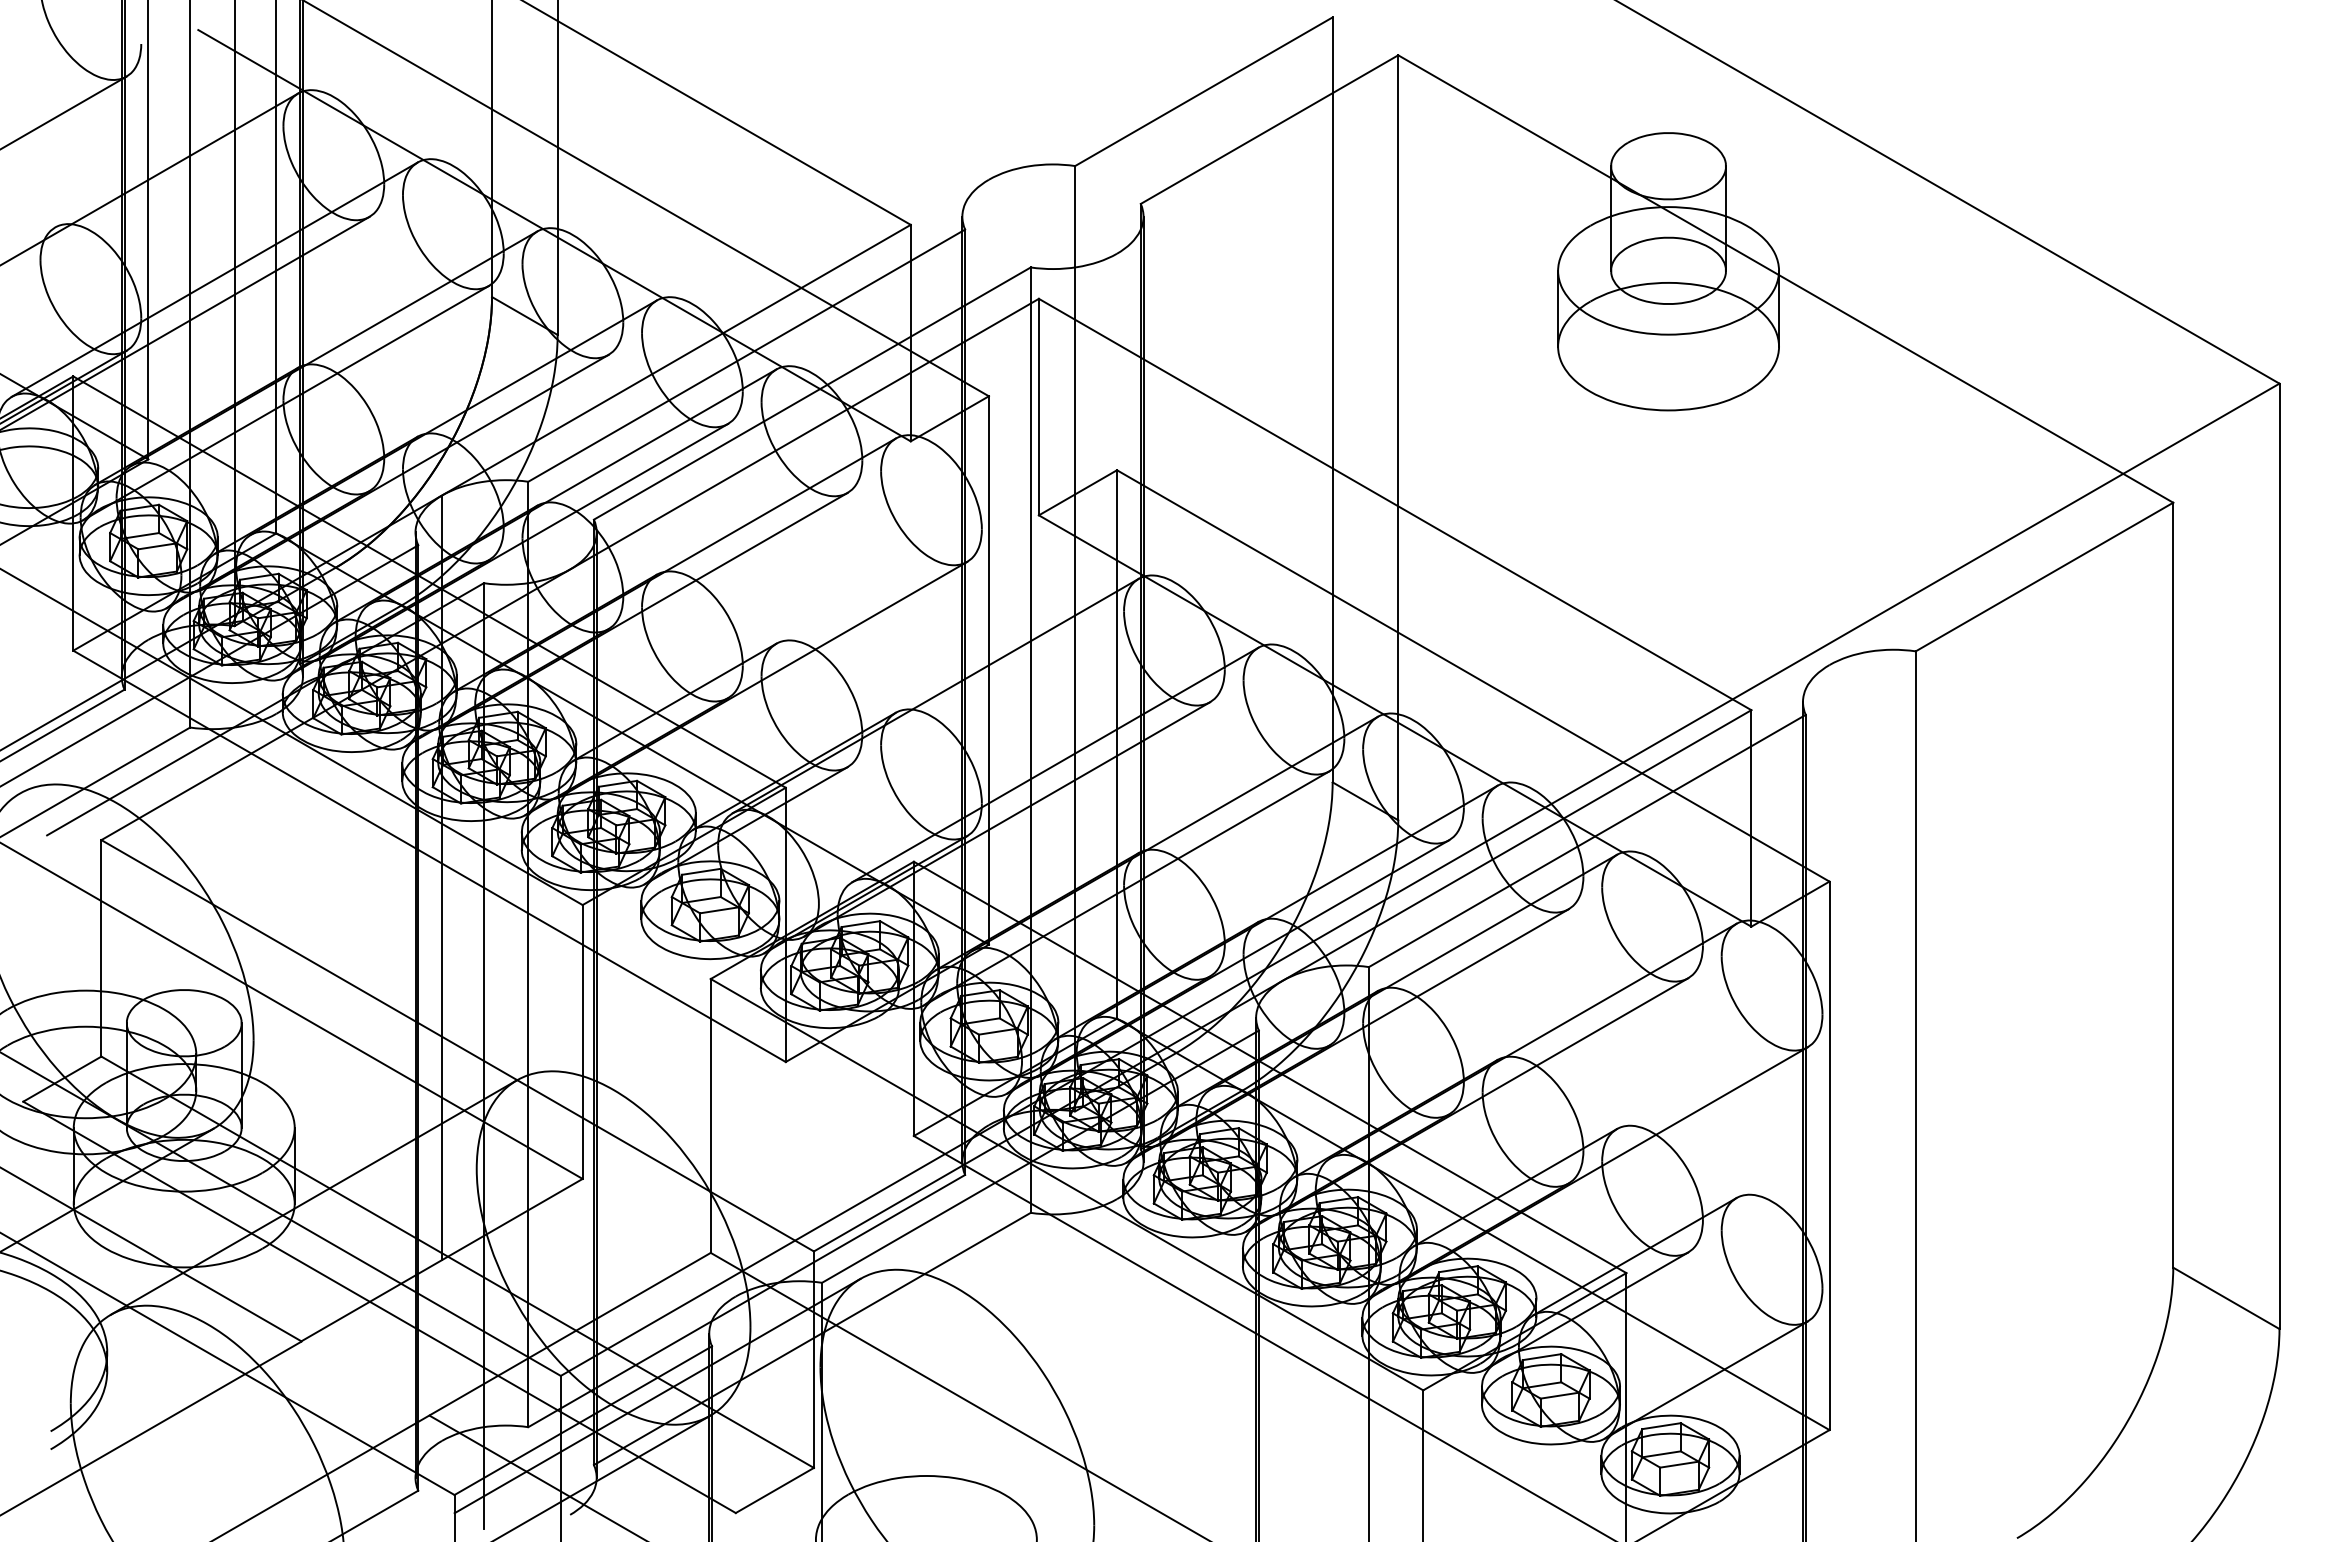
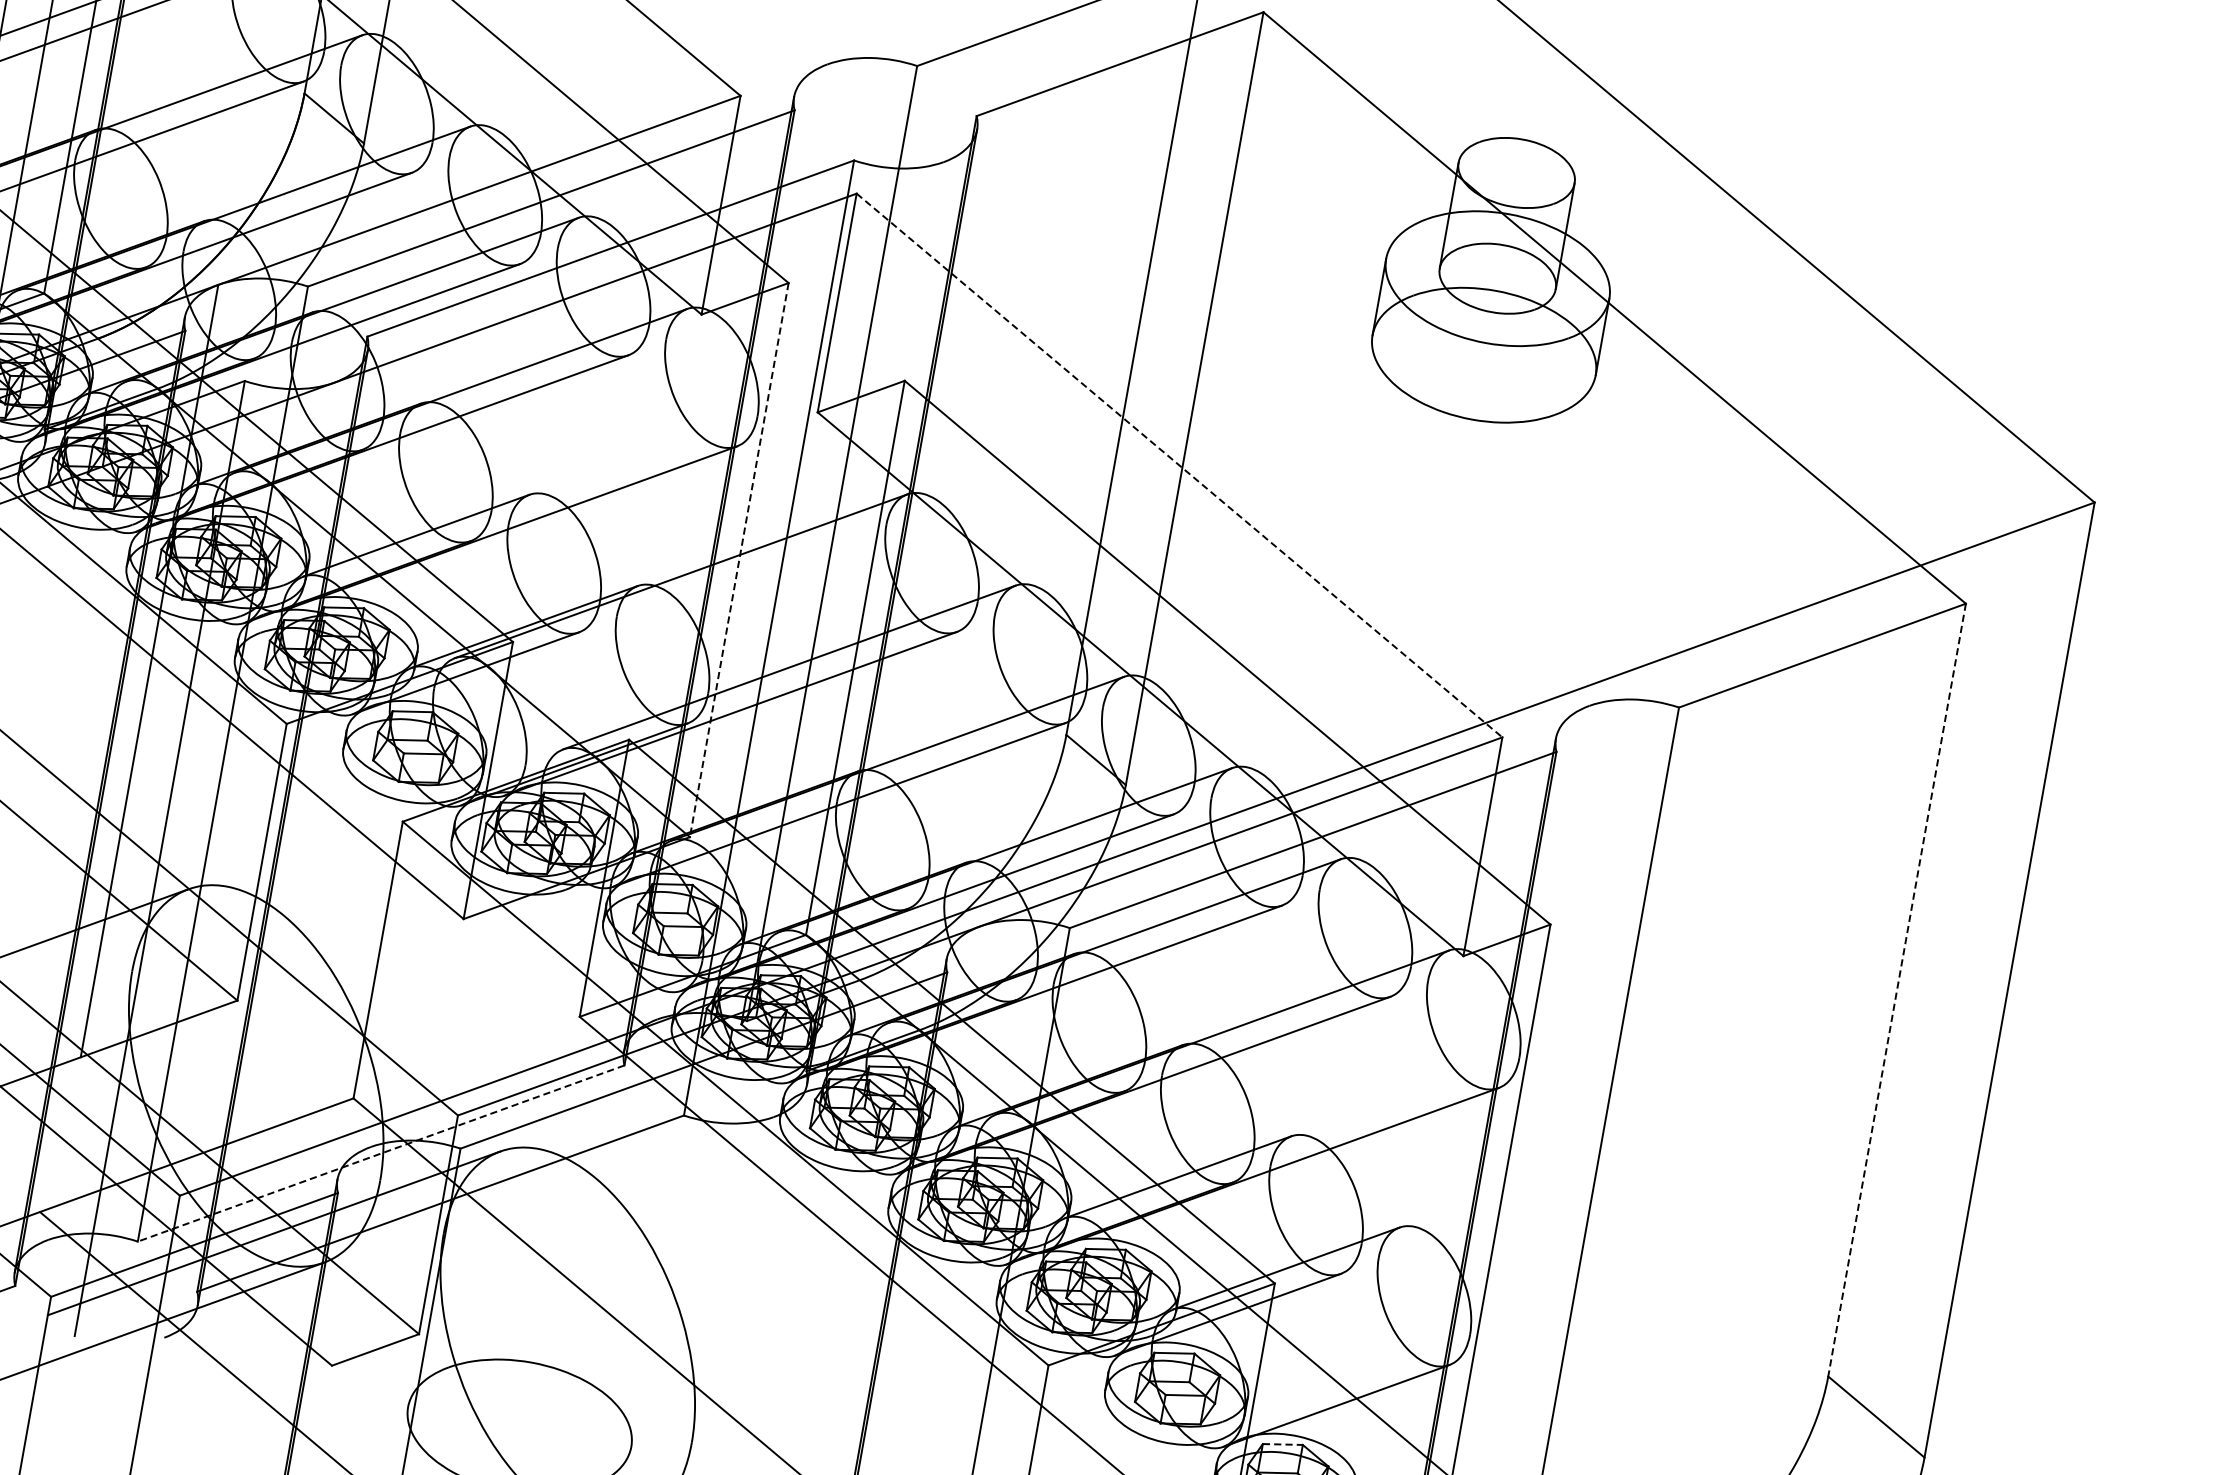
line: (1395, 504) -> (1179, 465), solid -> dashed
line: (988, 671) -> (738, 561), solid -> dashed
line: (2173, 885) -> (1897, 990), solid -> dashed
line: (746, 1301) -> (380, 1153), solid -> dashed
line: (1662, 1426) -> (1283, 1445), solid -> dashed

